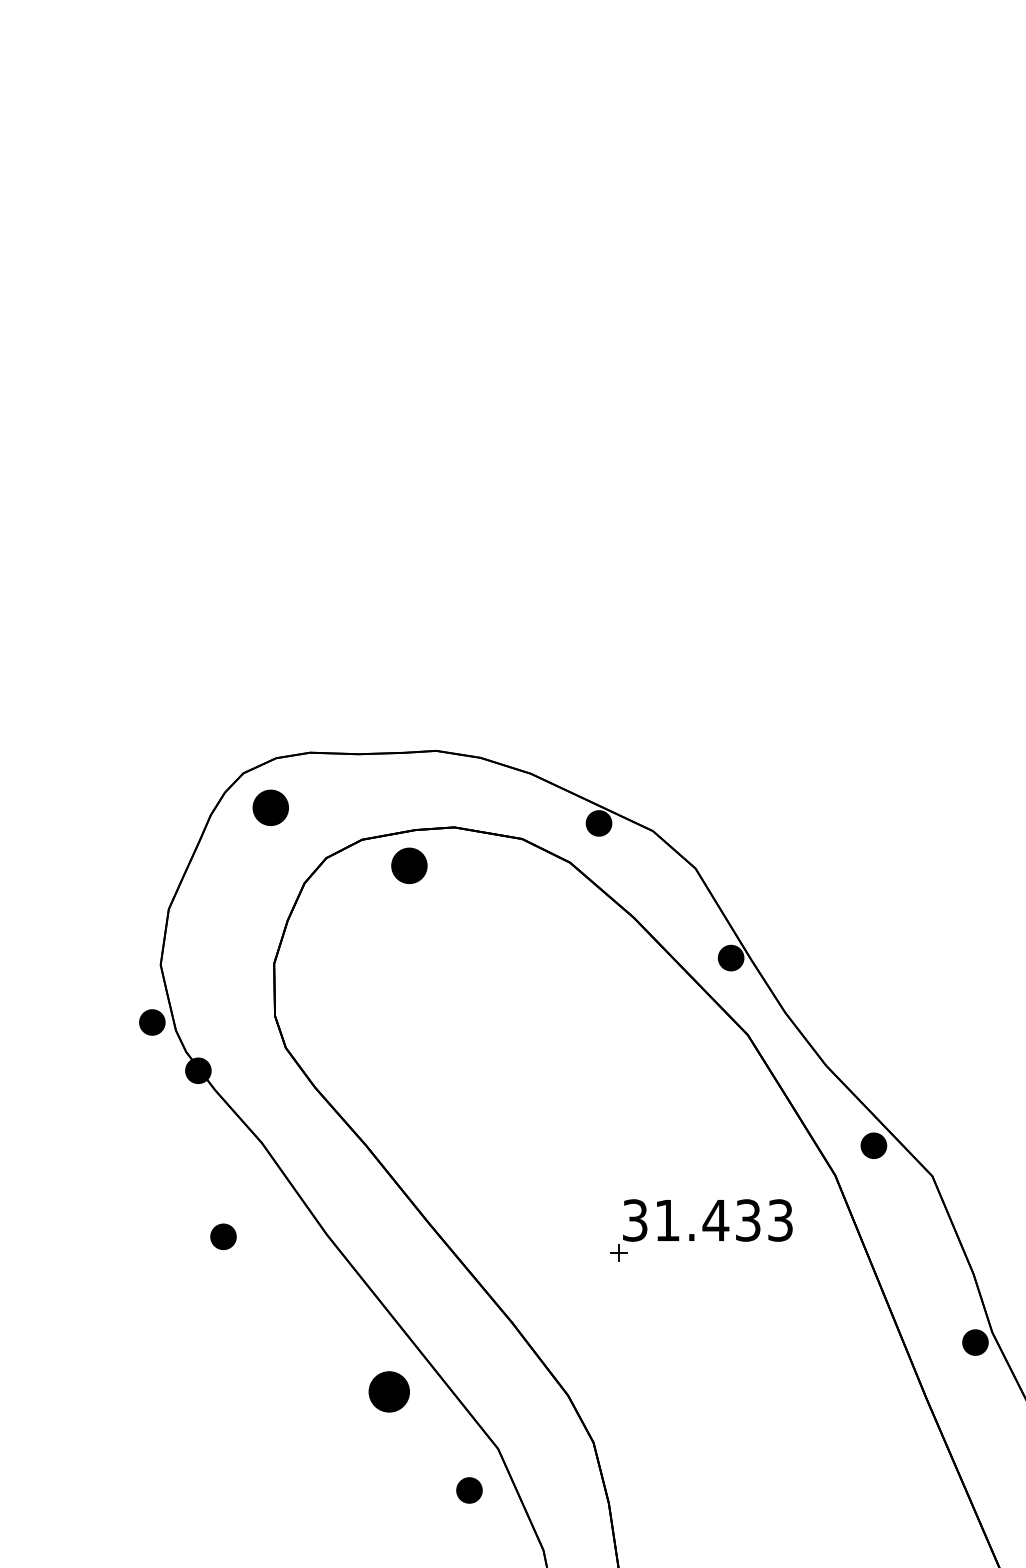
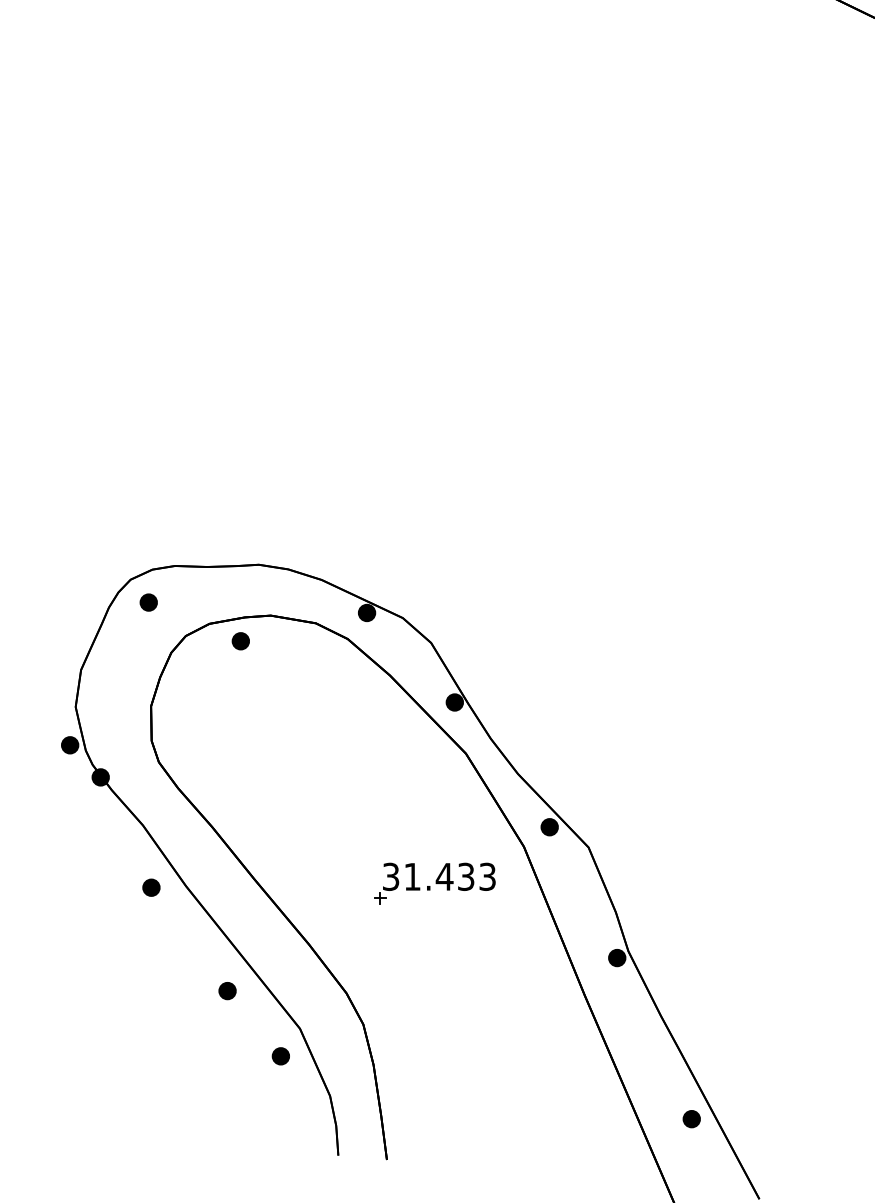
part: (270, 807) -> (148, 602), size x0.71
part: (408, 866) -> (240, 641), size x0.71
part: (223, 1236) -> (151, 887), moved
part: (389, 1392) -> (227, 991), size x0.62

